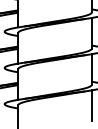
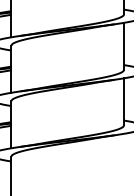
line: (91, 105) -> (123, 156), removed

